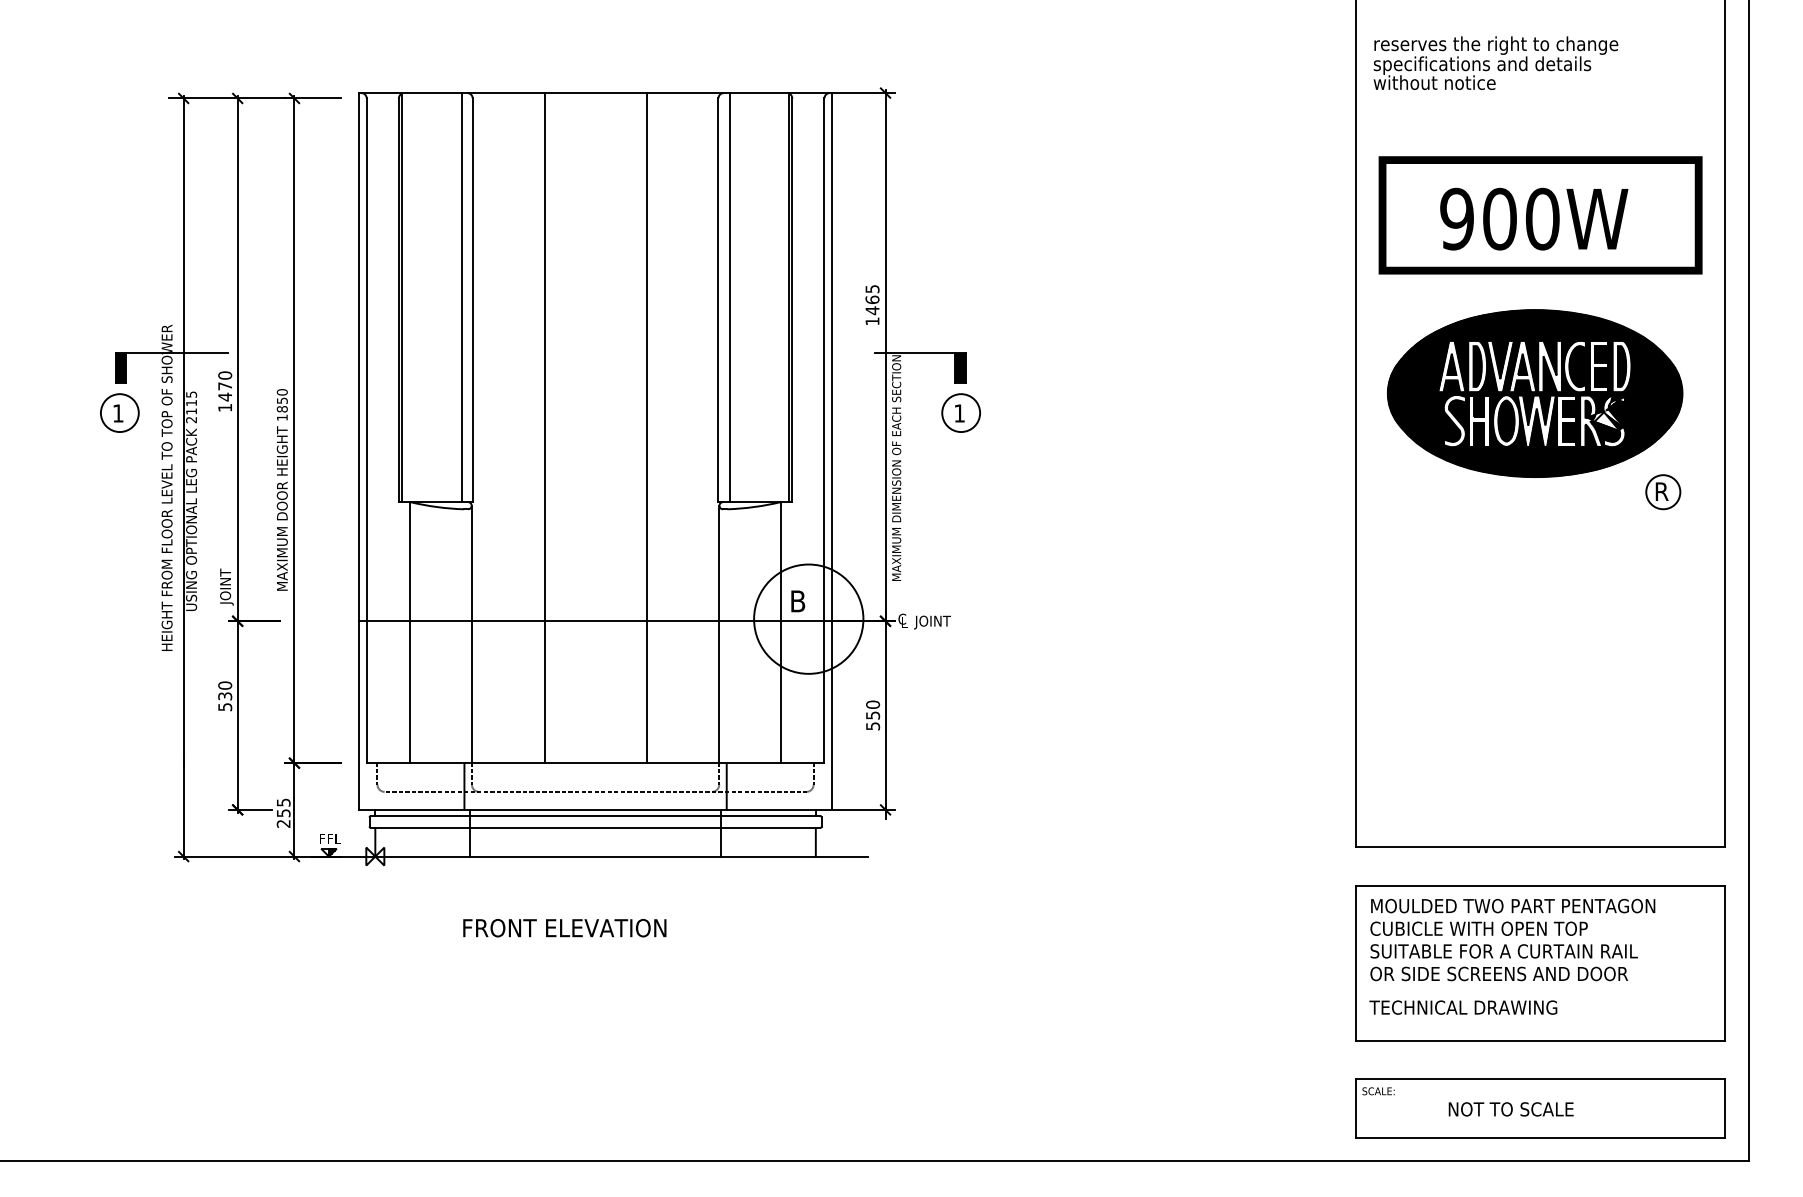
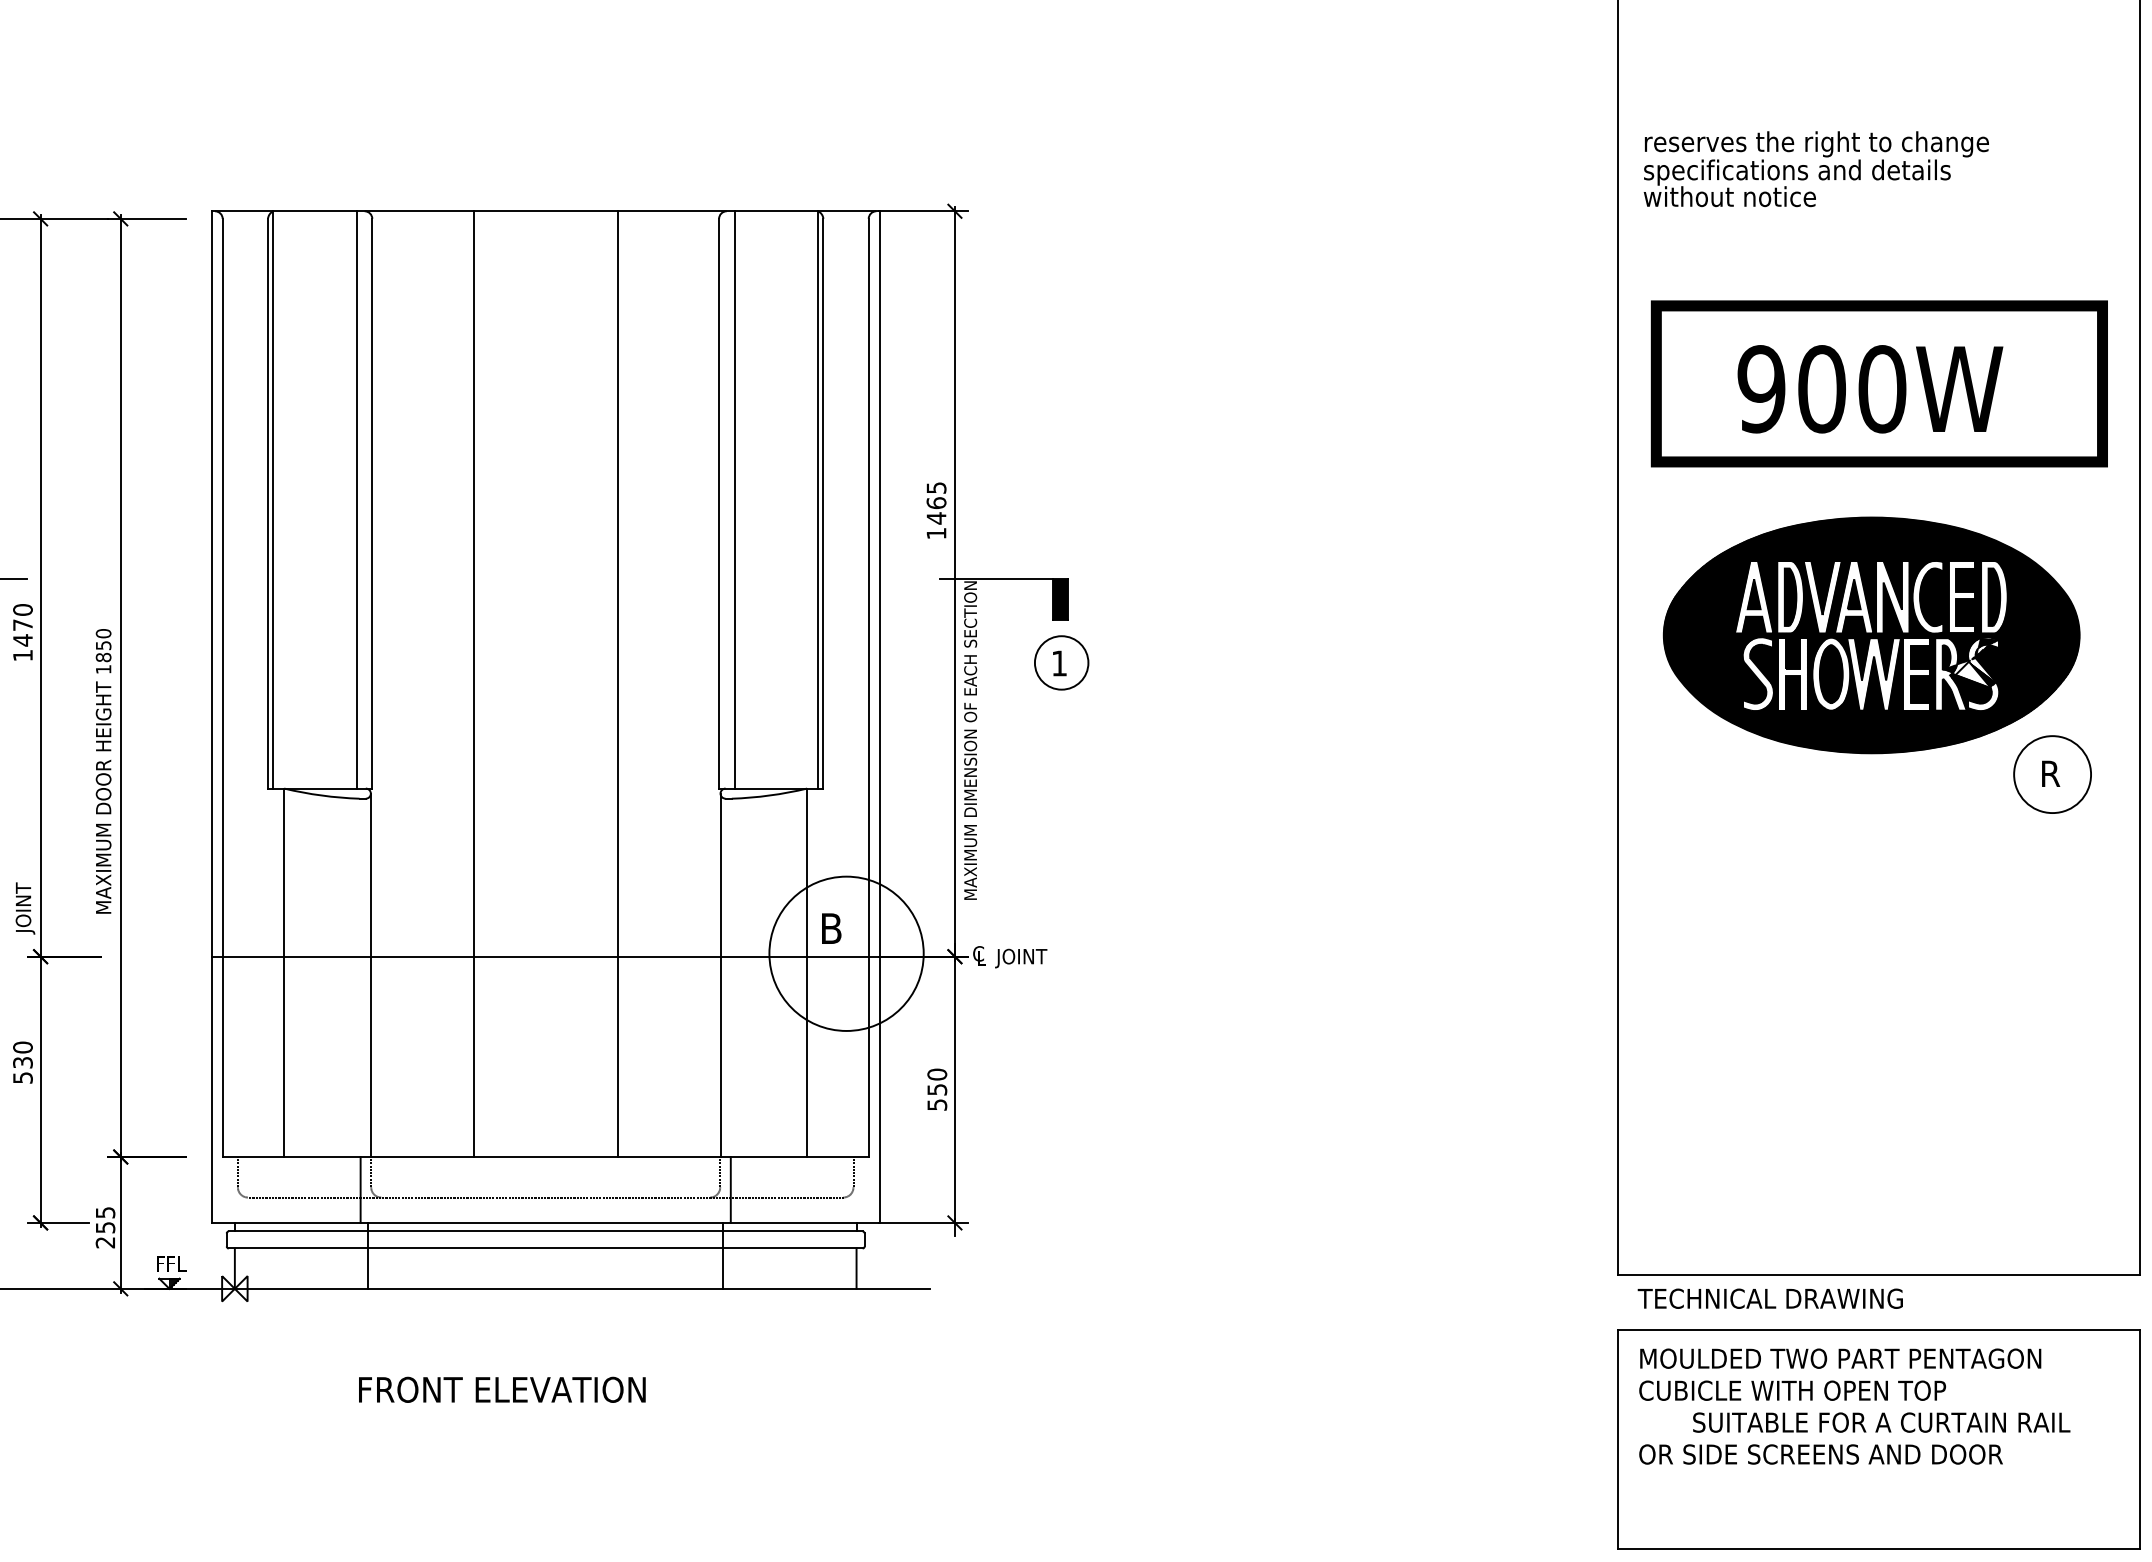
circle: (1663, 492) -> (2052, 775), size x1.6
text: (1503, 951) -> (1880, 1422), moved
text: (1463, 1007) -> (1770, 1298), moved

